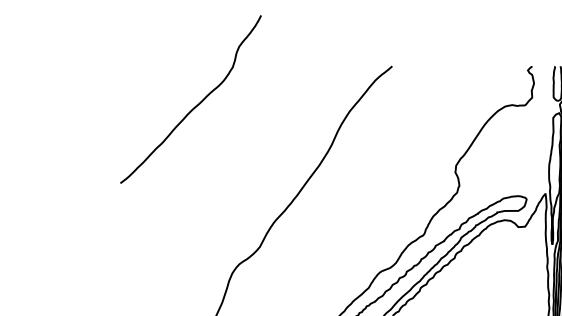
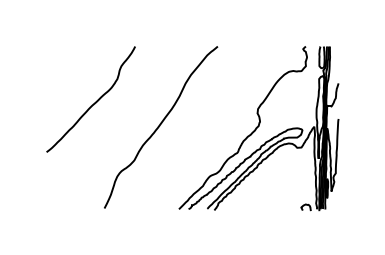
curve: (196, 104) -> (94, 102), moved

